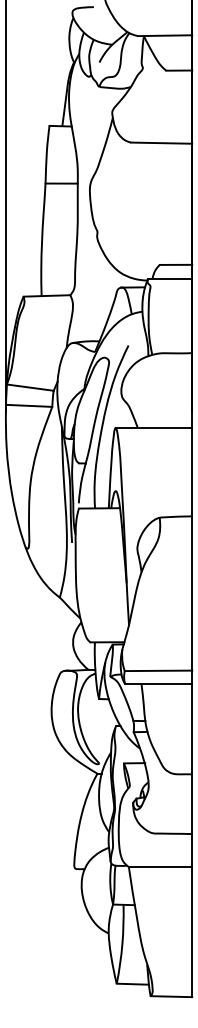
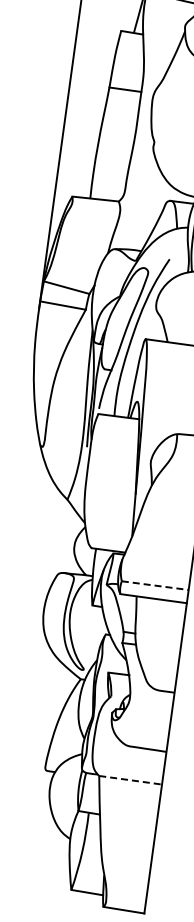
line: (158, 670) -> (155, 585), solid -> dashed
line: (160, 867) -> (130, 780), solid -> dashed

